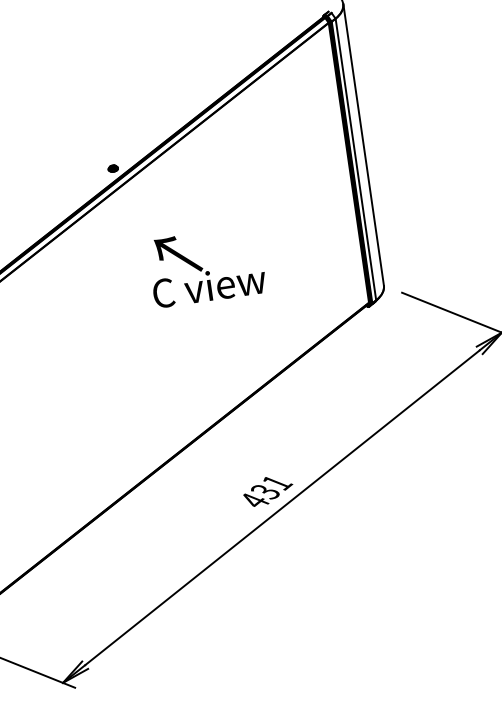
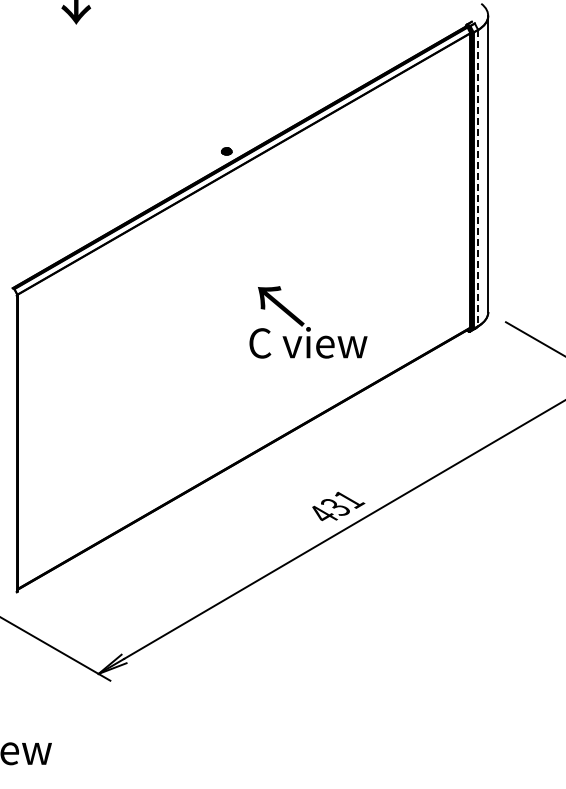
line: (356, 159) -> (478, 178), solid -> dashed
text: (206, 266) -> (308, 322), moved

